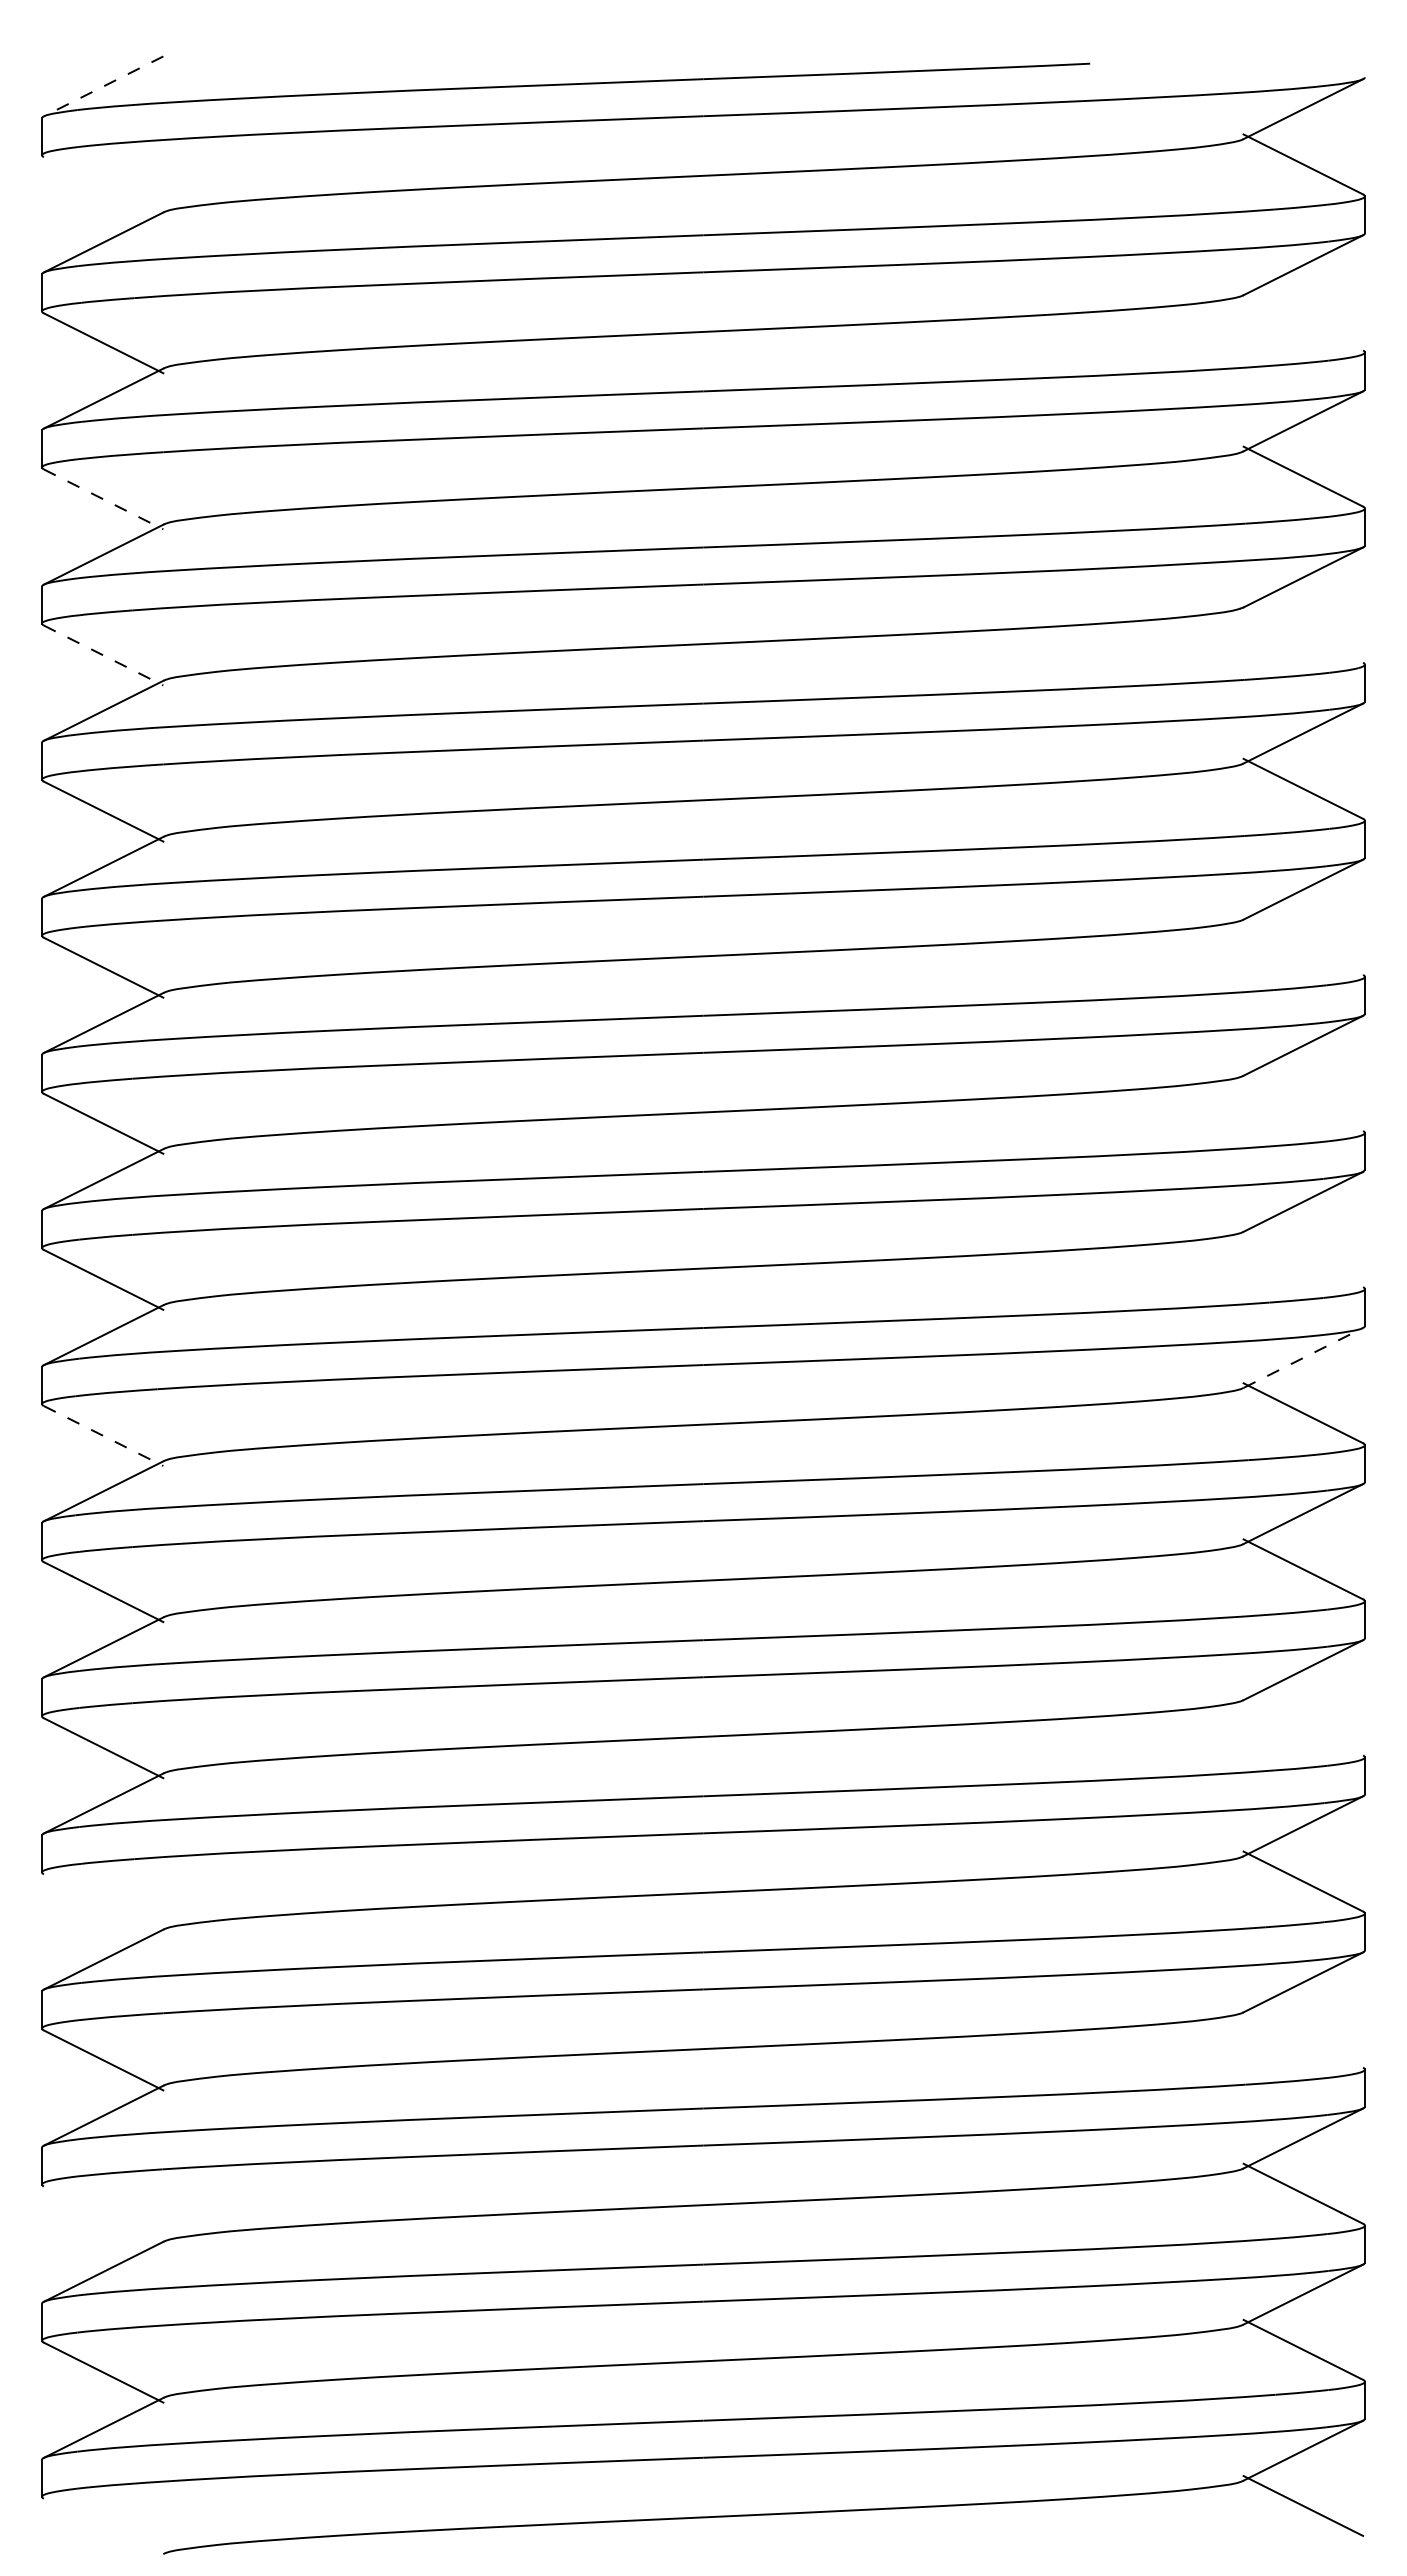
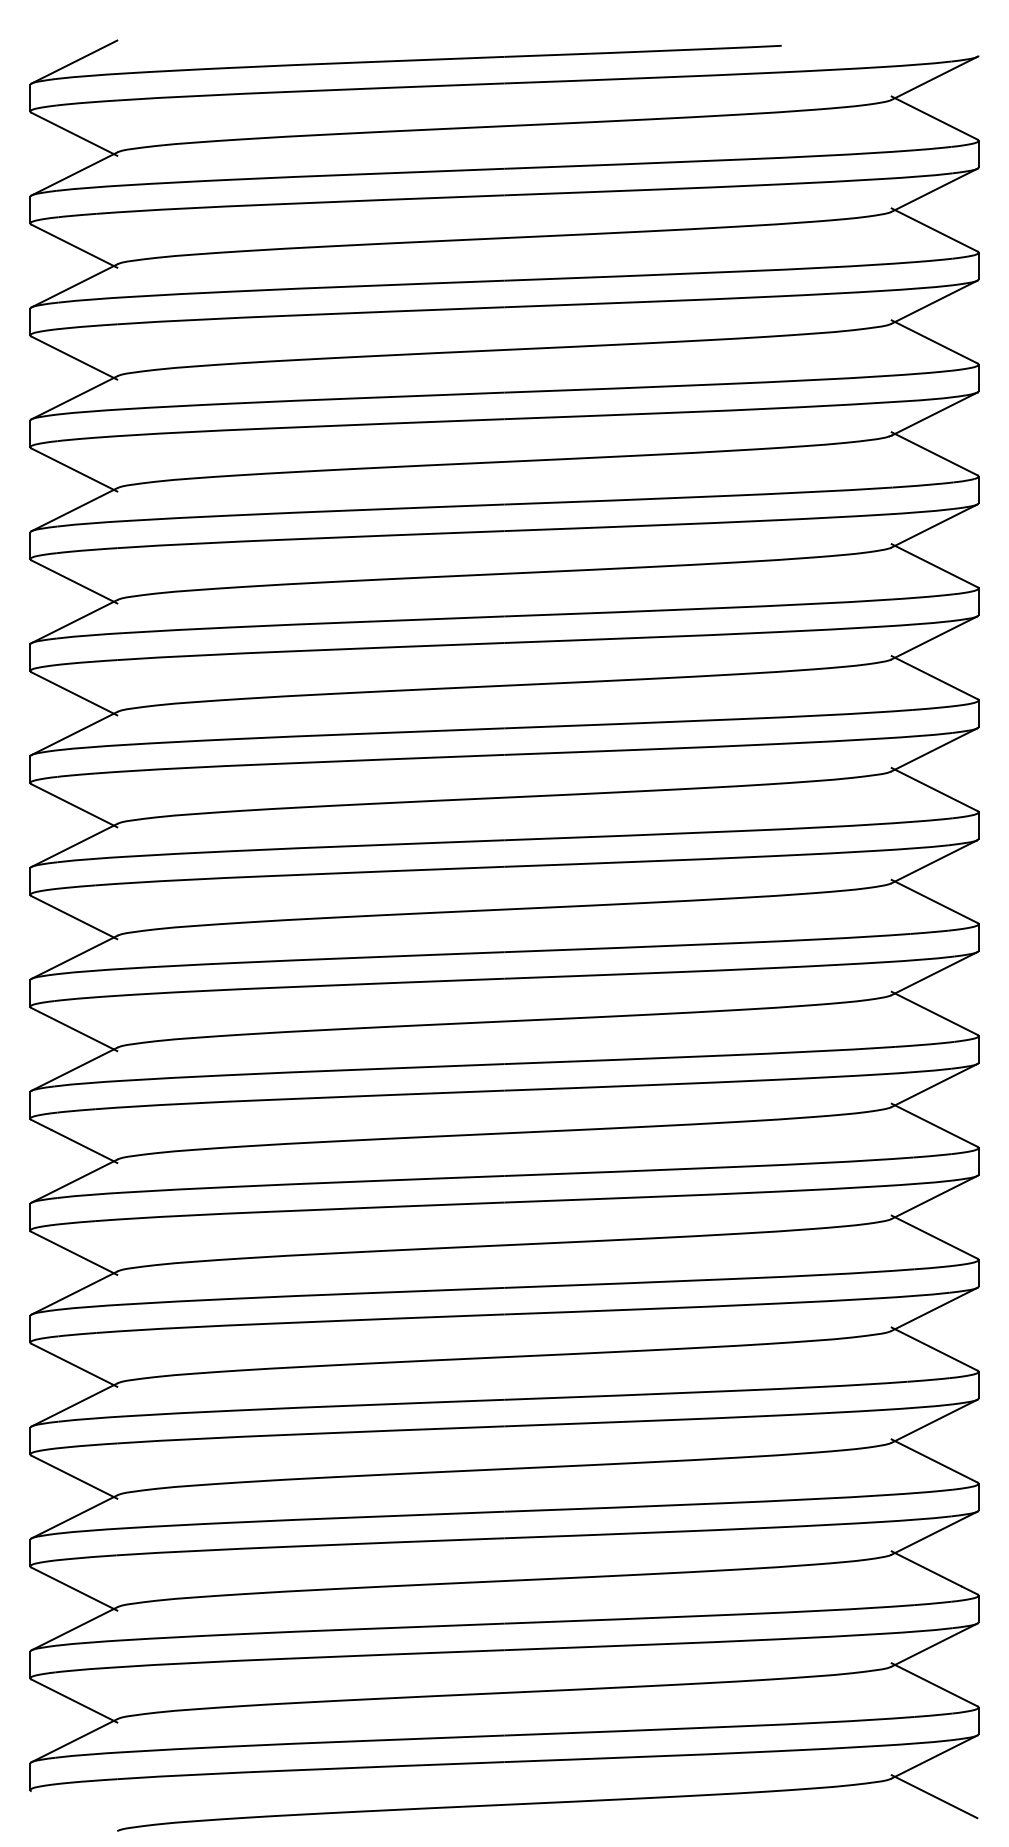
line: (103, 86) -> (74, 62), dashed -> solid
line: (103, 187) -> (74, 134), added
line: (1303, 320) -> (934, 229), added
line: (103, 499) -> (74, 358), dashed -> solid
line: (1303, 632) -> (934, 453), added
line: (103, 655) -> (74, 470), dashed -> solid
line: (1303, 944) -> (934, 677), added
line: (1303, 1101) -> (934, 789), added
line: (1303, 1257) -> (934, 901), added
line: (1303, 1357) -> (934, 973), dashed -> solid
line: (103, 1436) -> (74, 1029), dashed -> solid
line: (1303, 1725) -> (934, 1237), added
line: (103, 1904) -> (74, 1365), added
line: (1303, 2037) -> (934, 1460), added
line: (103, 2216) -> (74, 1589), added

